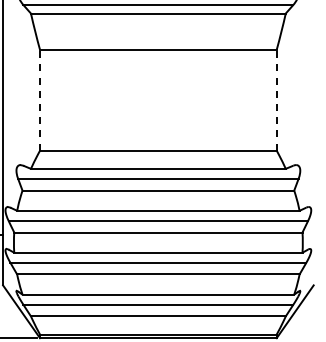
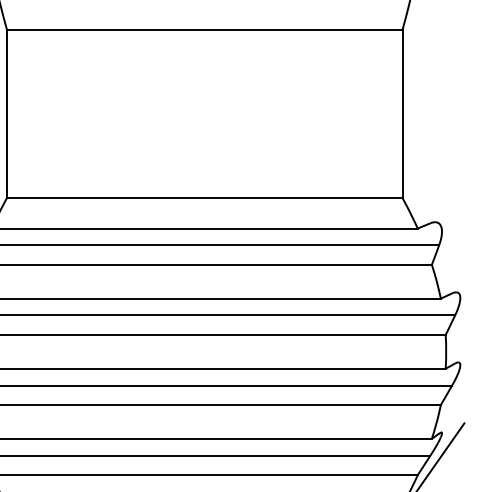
line: (40, 99) -> (7, 112), dashed -> solid
line: (276, 99) -> (402, 112), dashed -> solid

